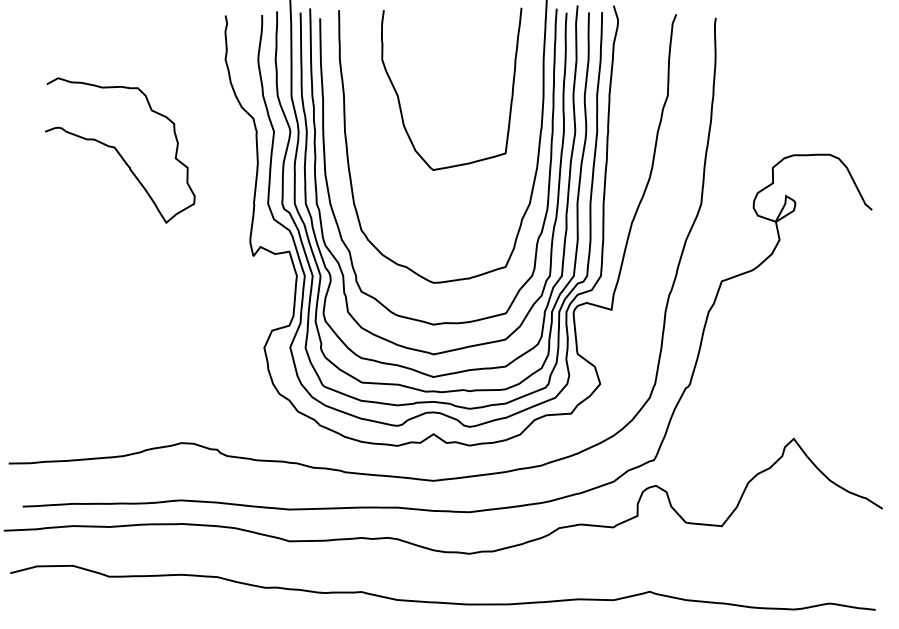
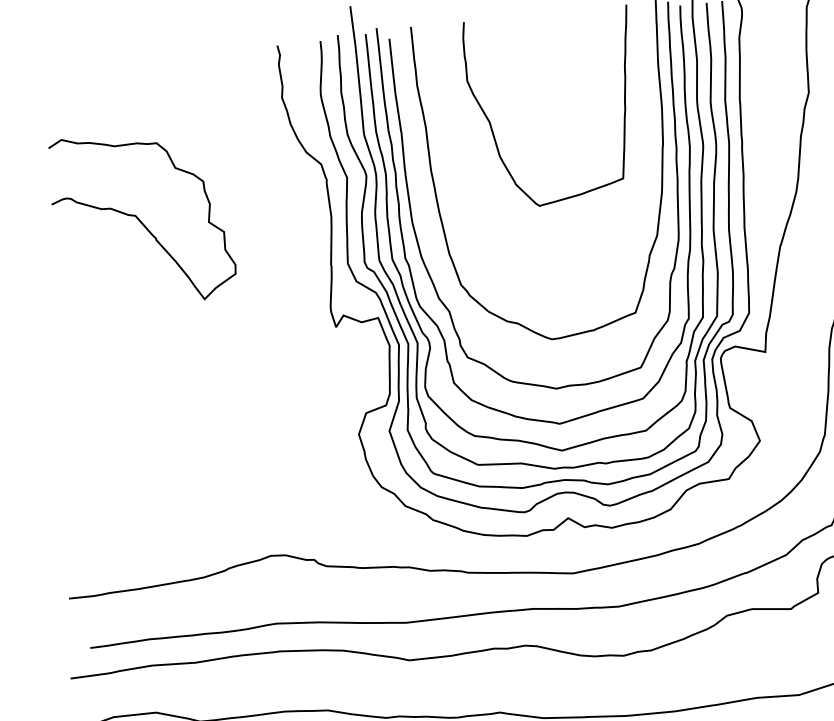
curve: (118, 151) -> (140, 220), moved

